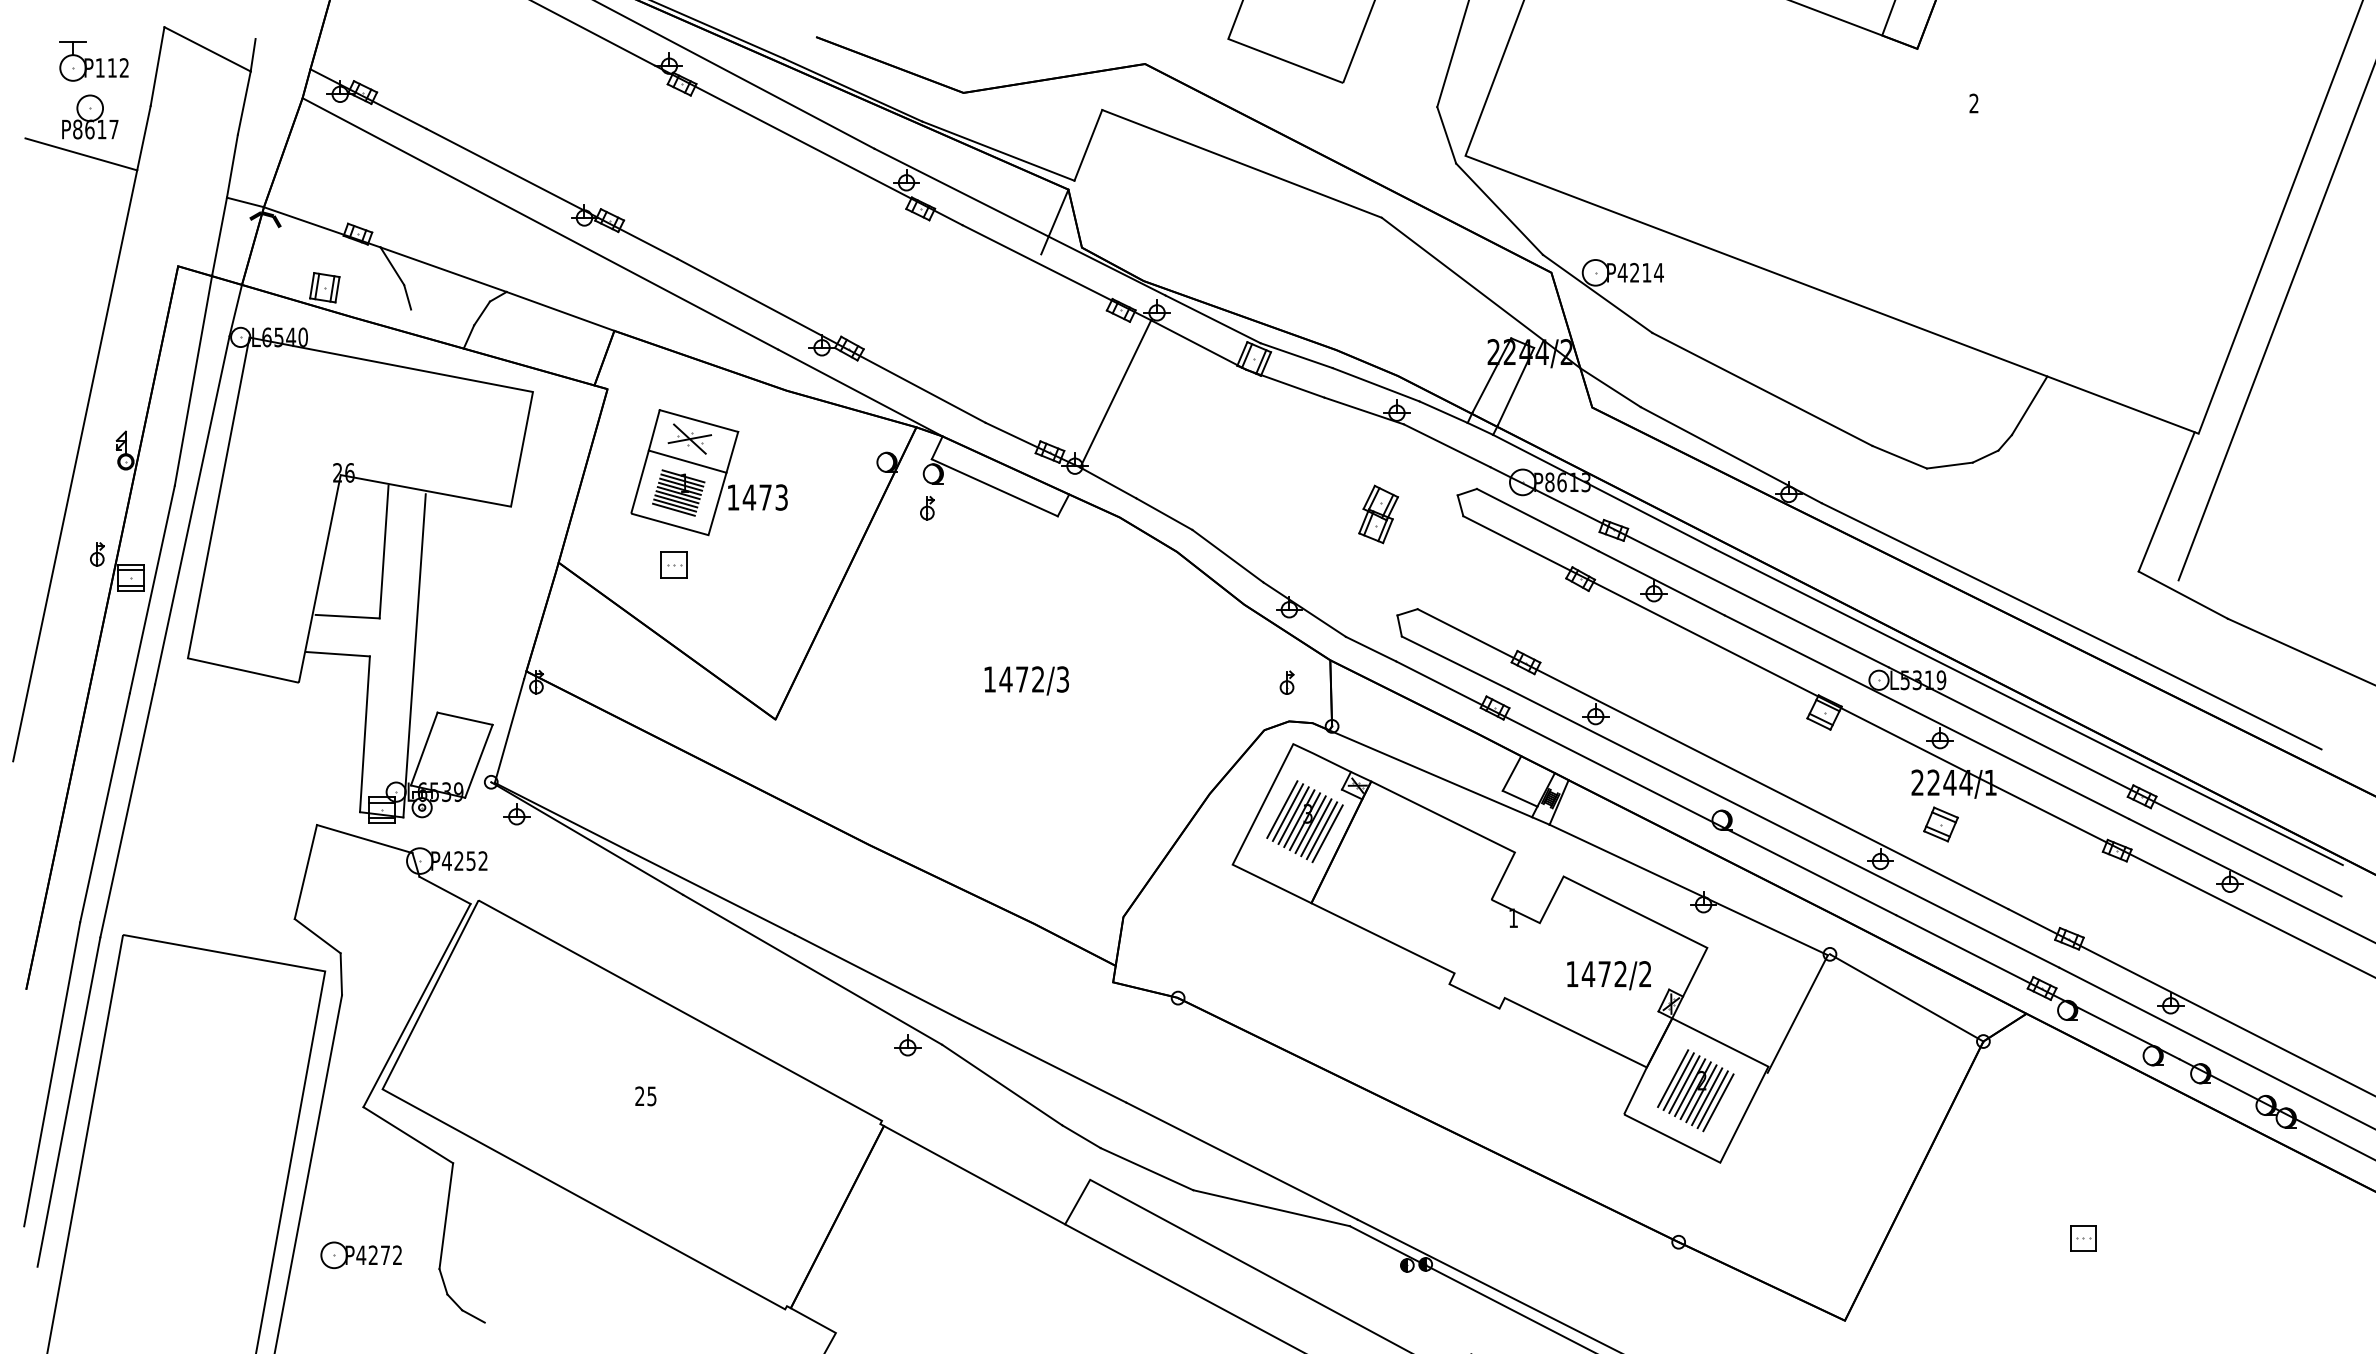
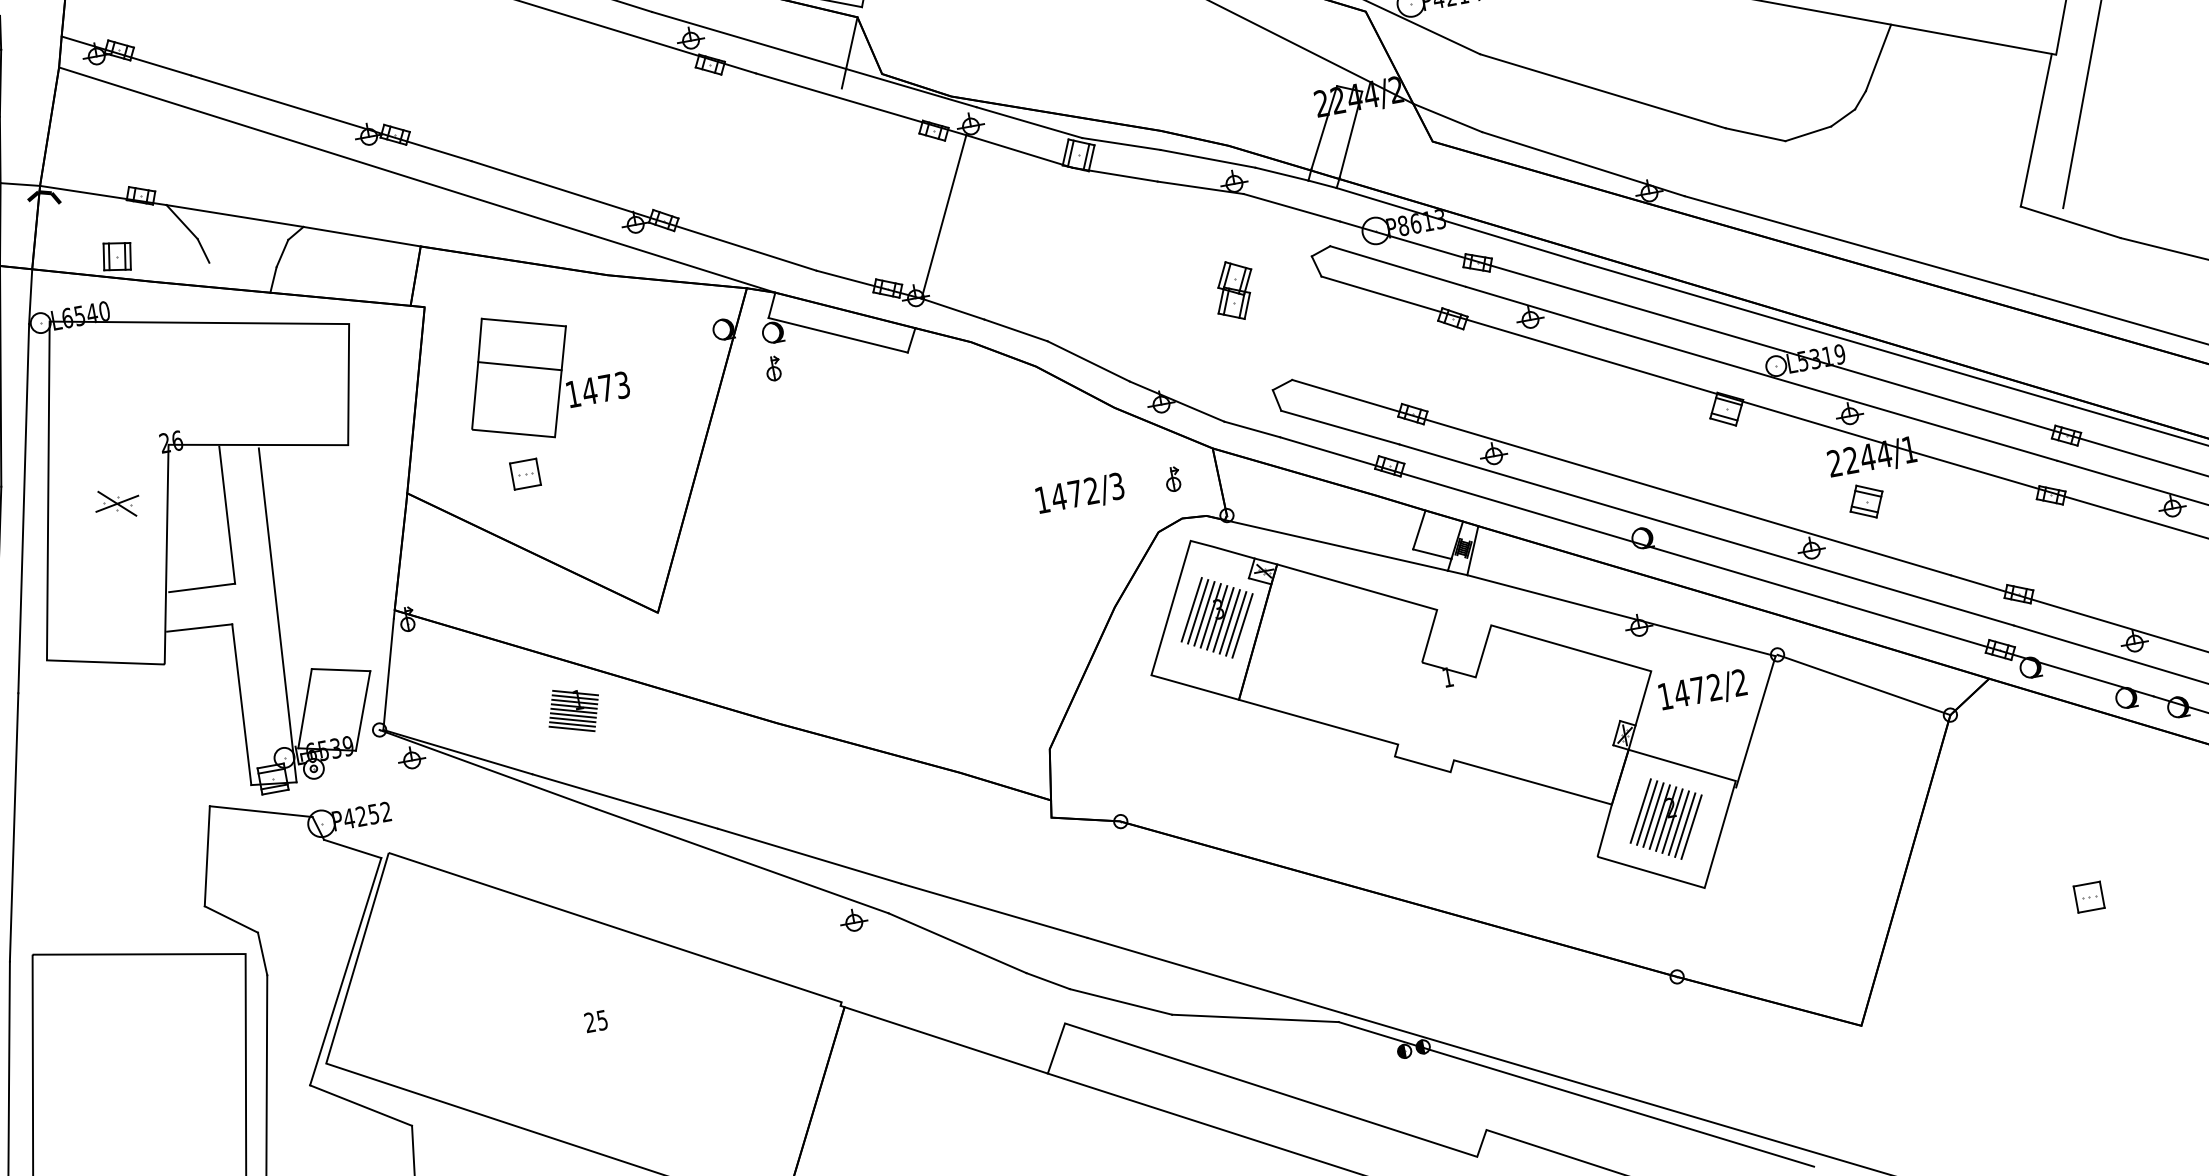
part: (689, 438) -> (116, 503), moved
part: (678, 492) -> (573, 710), moved
text: (1026, 680) -> (1080, 494), moved
text: (1608, 975) -> (1702, 690), moved

